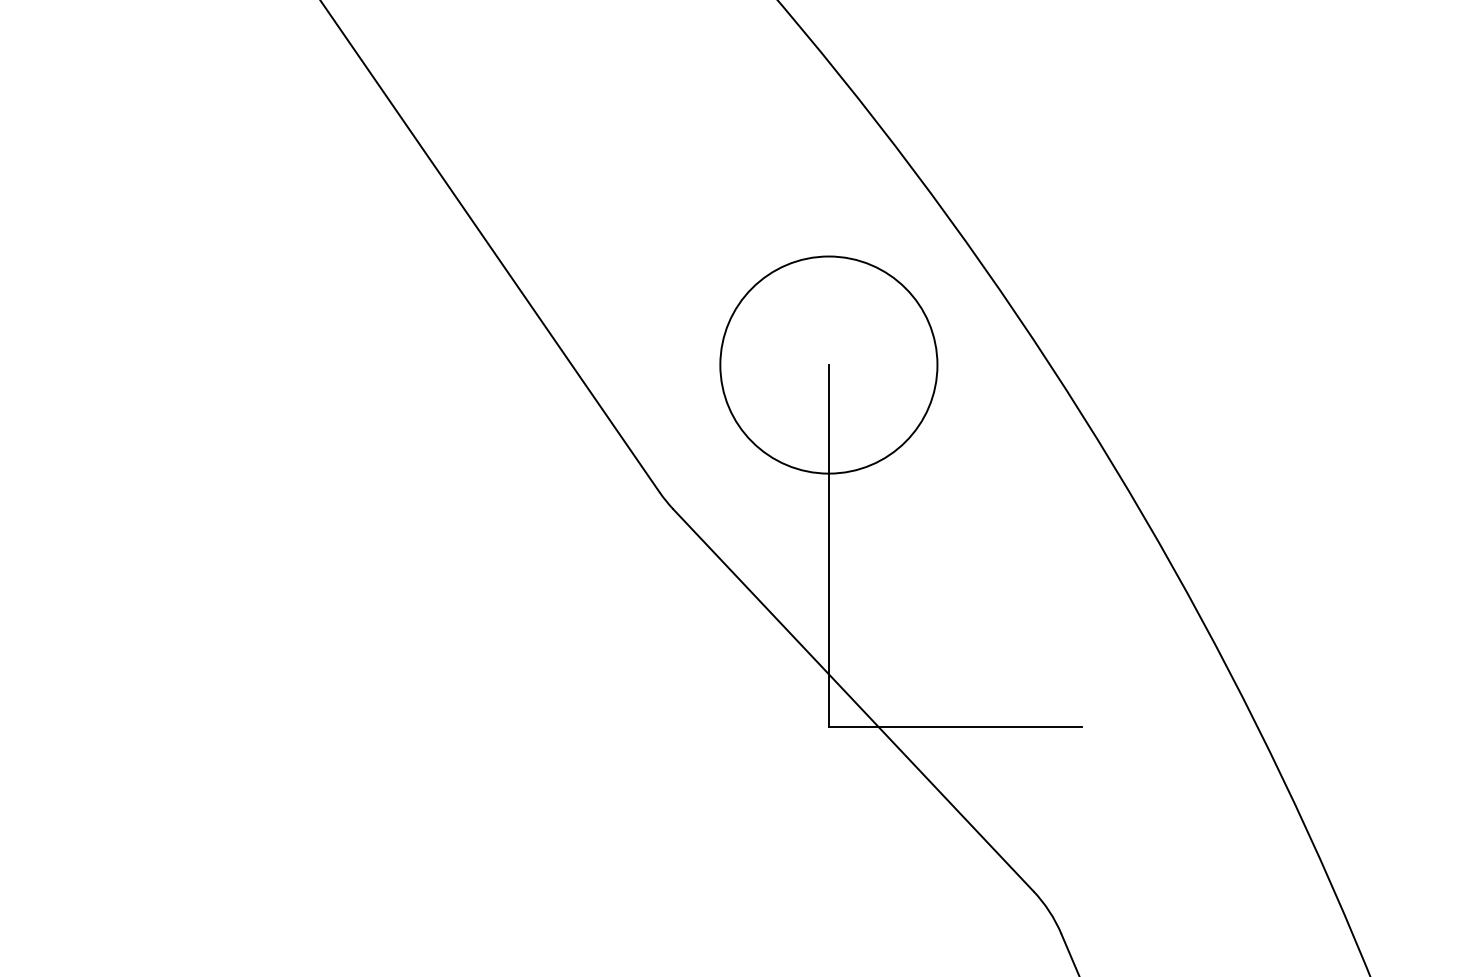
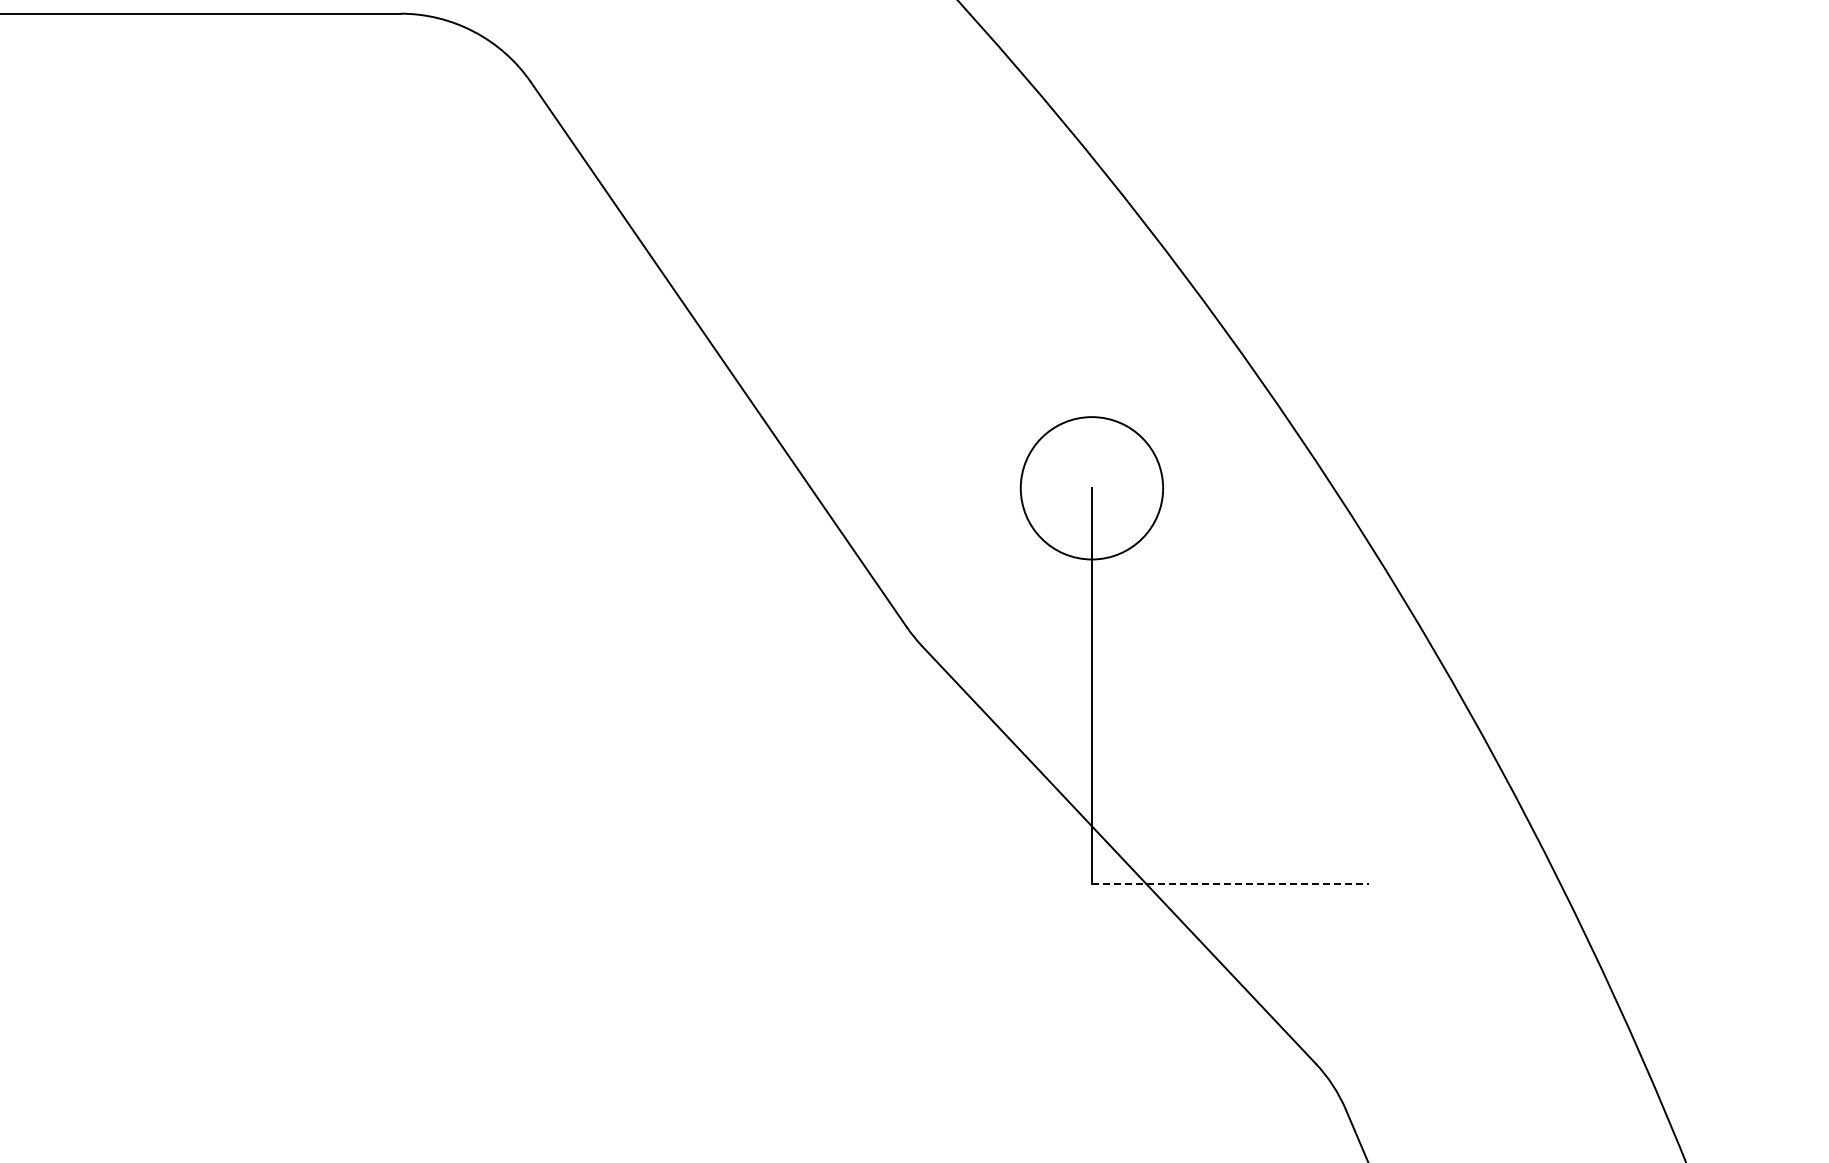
circle: (828, 364) -> (1091, 487), size x0.6
line: (955, 726) -> (1230, 883), solid -> dashed

